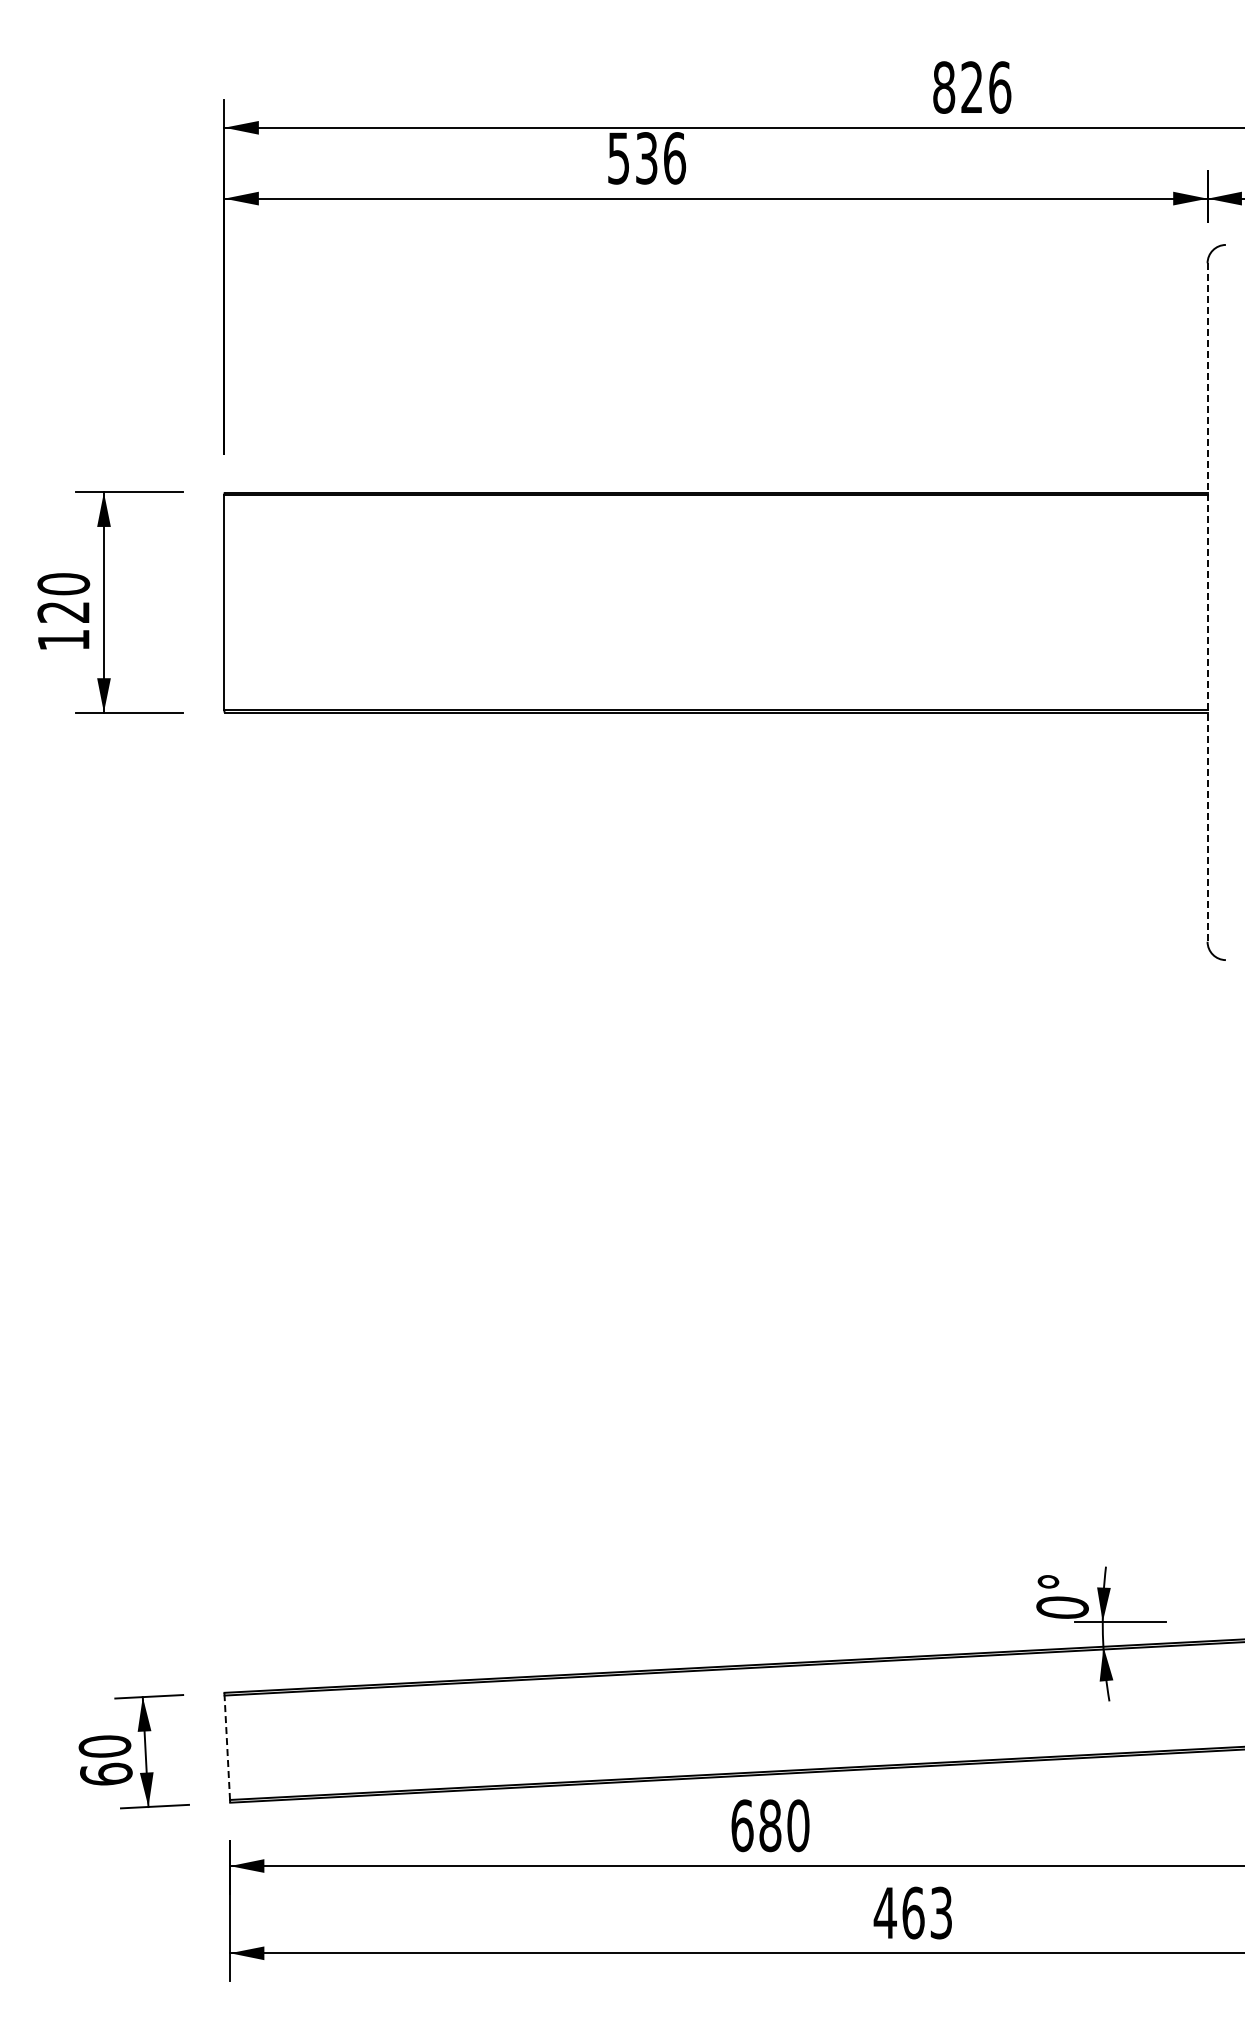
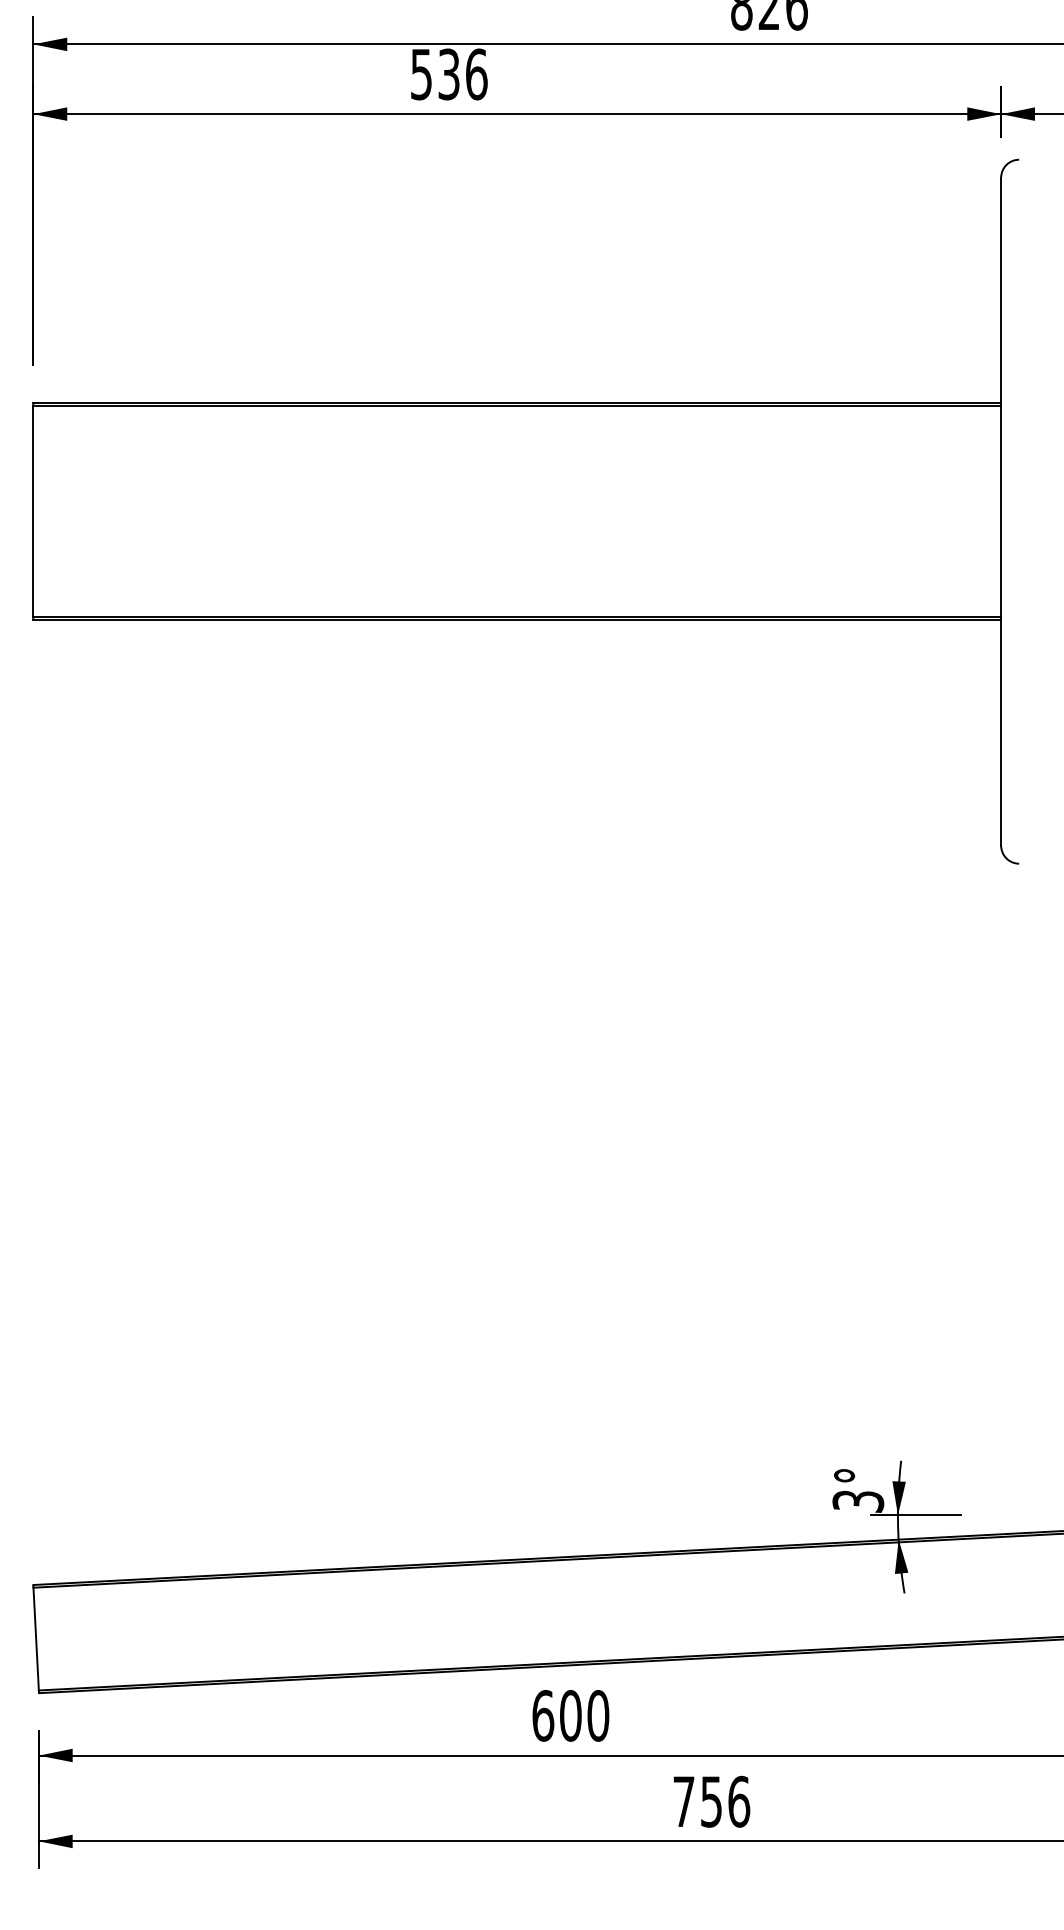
line: (1207, 603) -> (1001, 512), dashed -> solid
text: (1062, 1607) -> (858, 1501), 0° -> 3°
line: (227, 1747) -> (36, 1638), dashed -> solid
text: (770, 1825) -> (570, 1715), 680 -> 600
text: (912, 1912) -> (710, 1801), 463 -> 756

